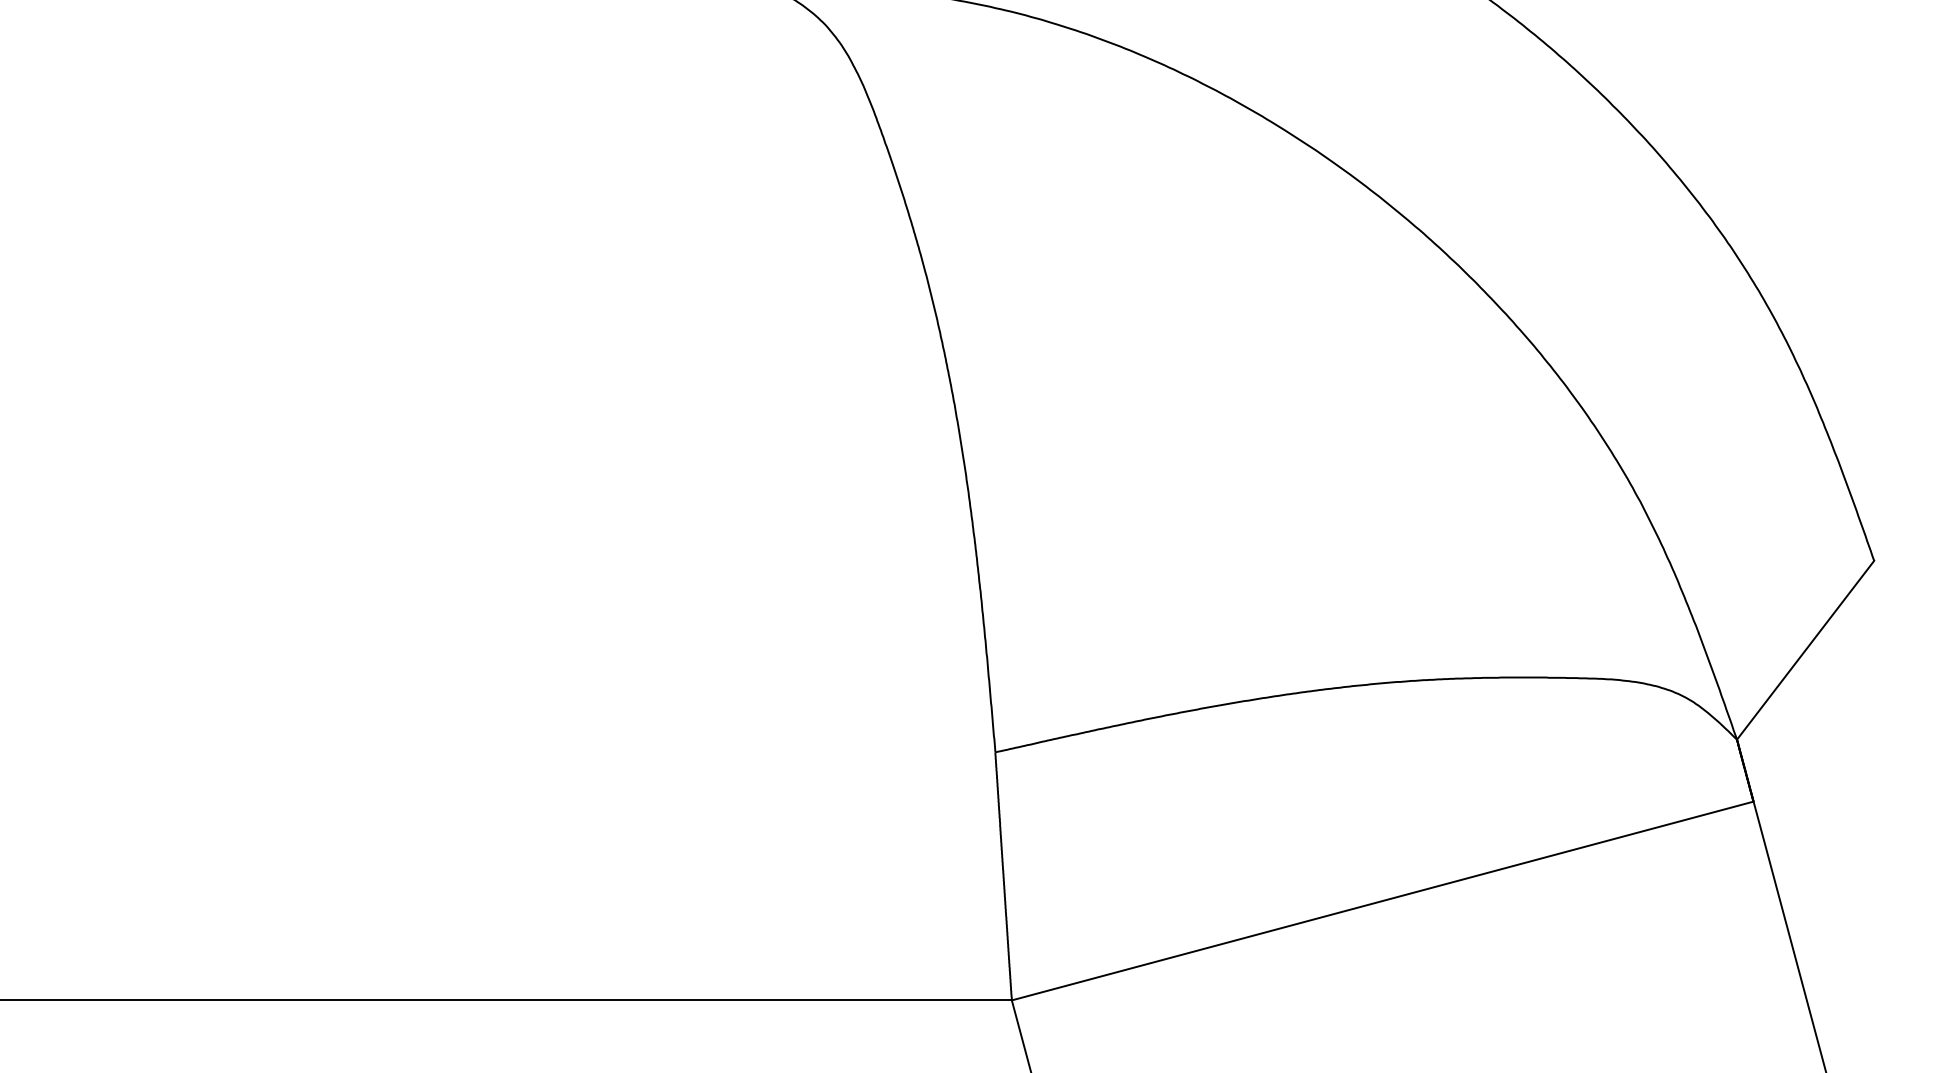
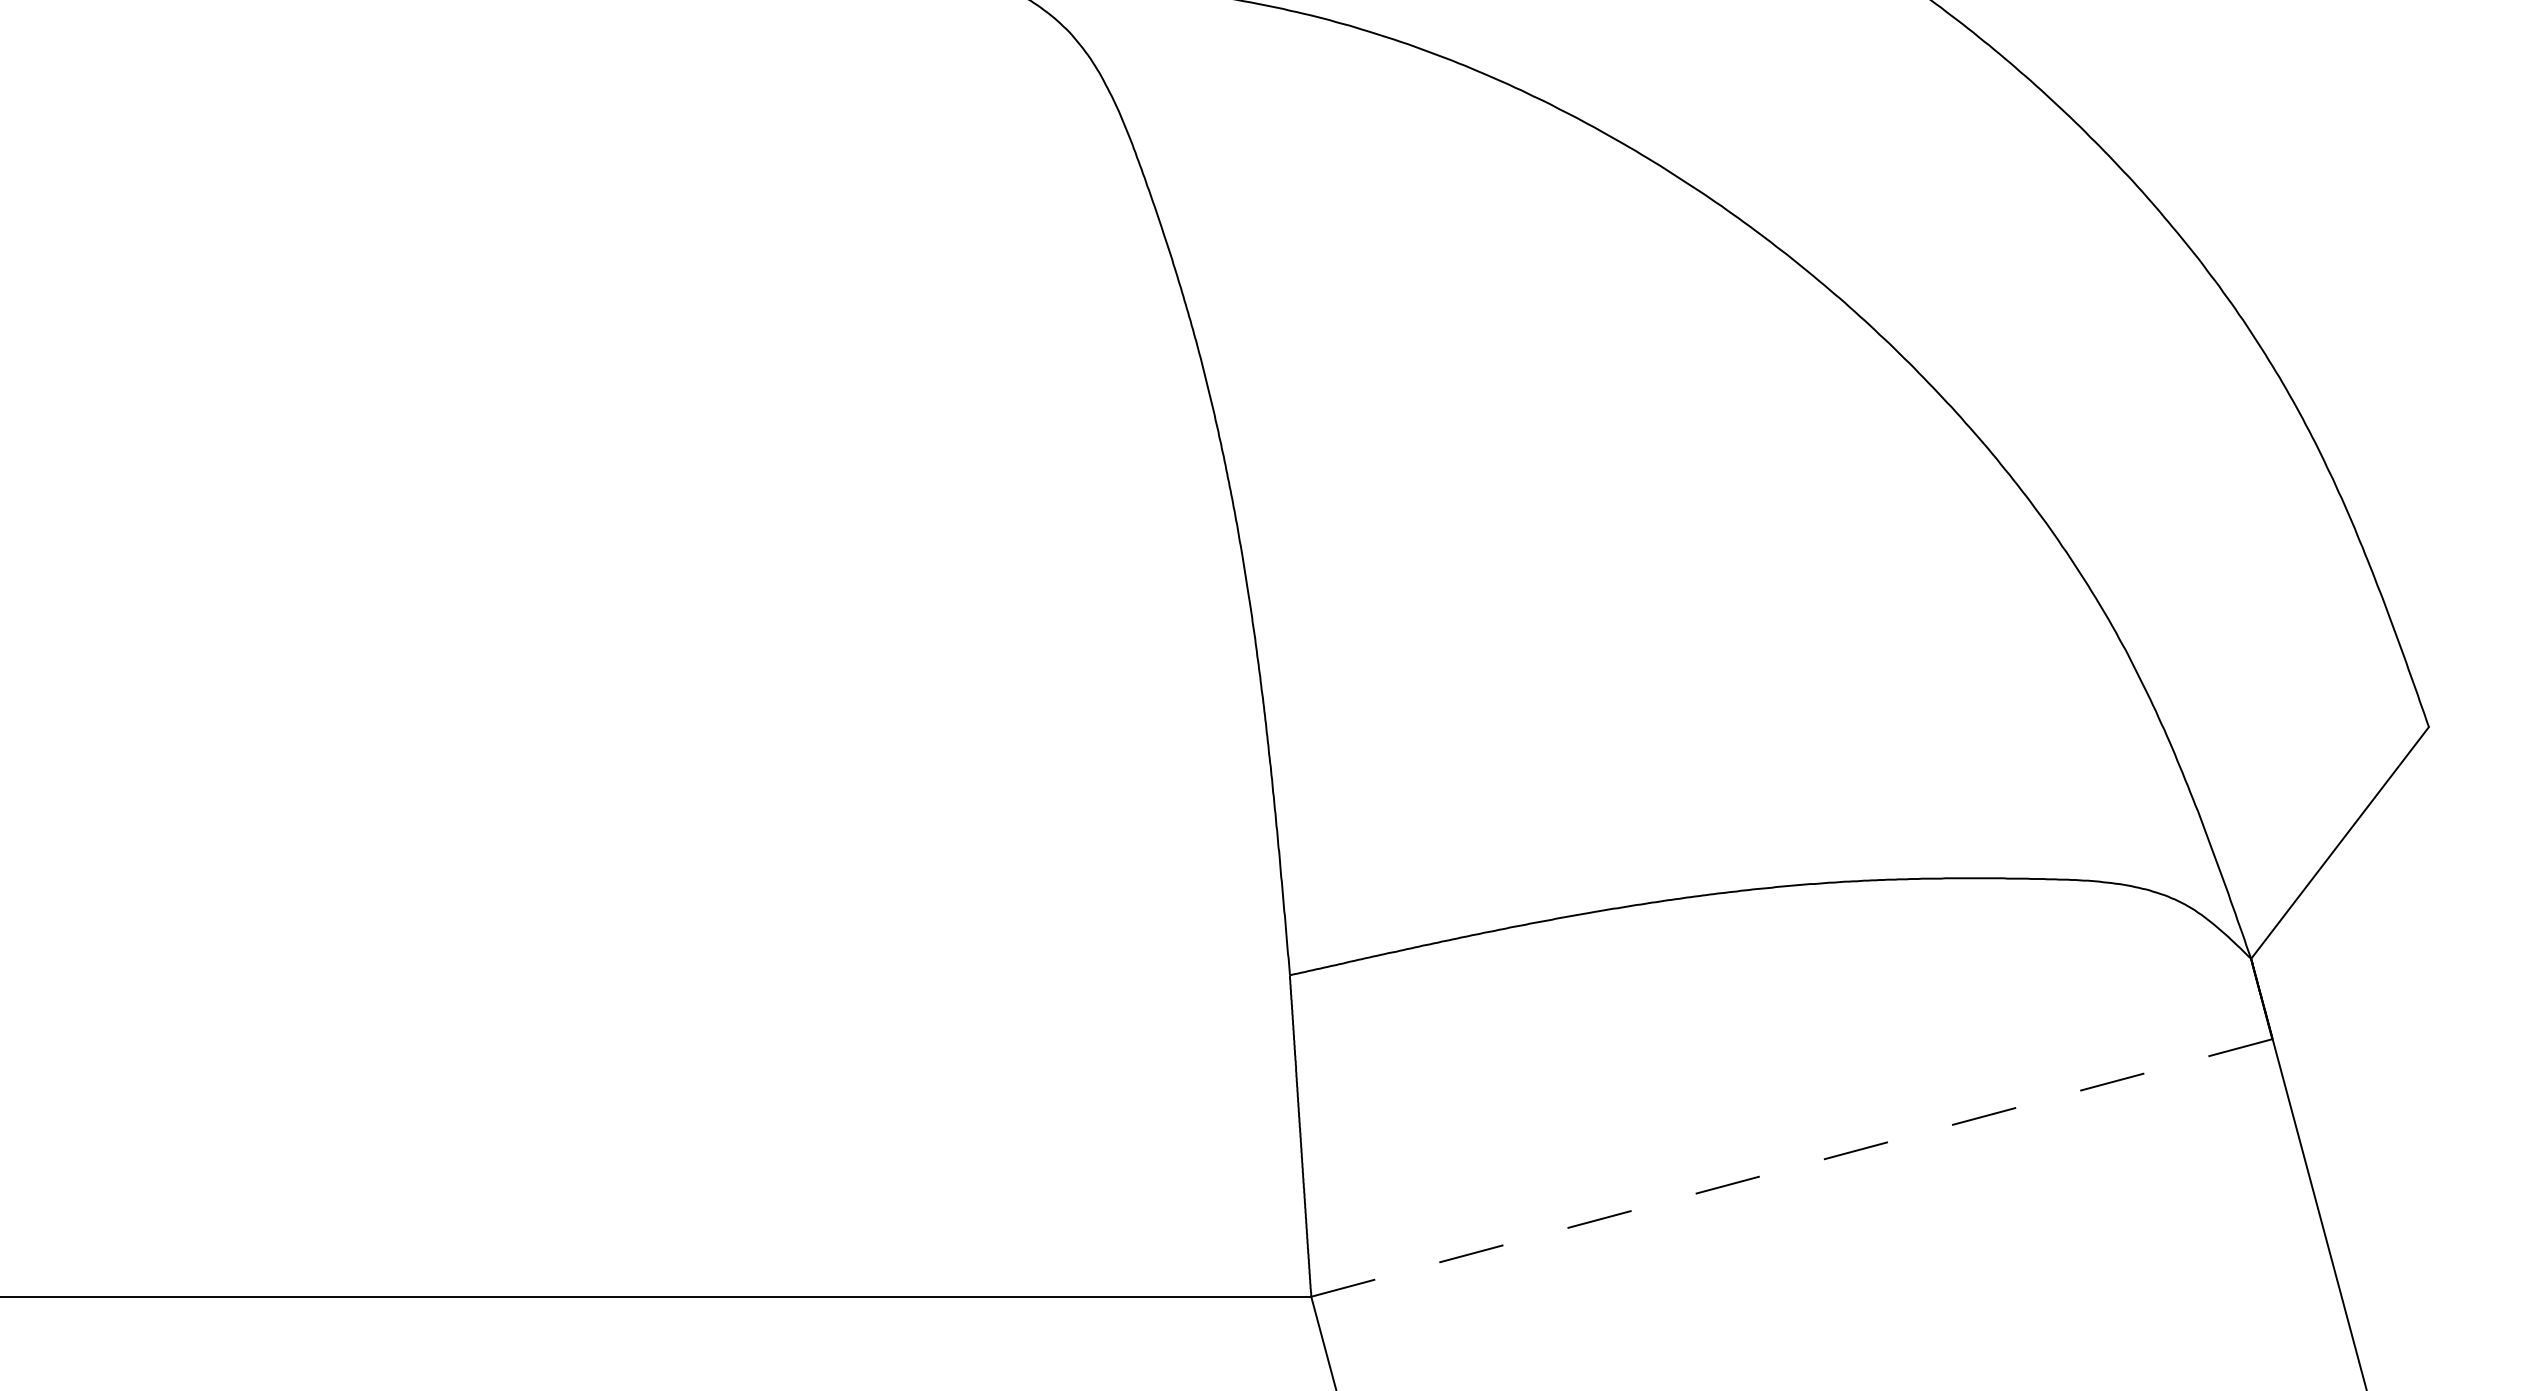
line: (1382, 901) -> (1791, 1168), solid -> dashed

